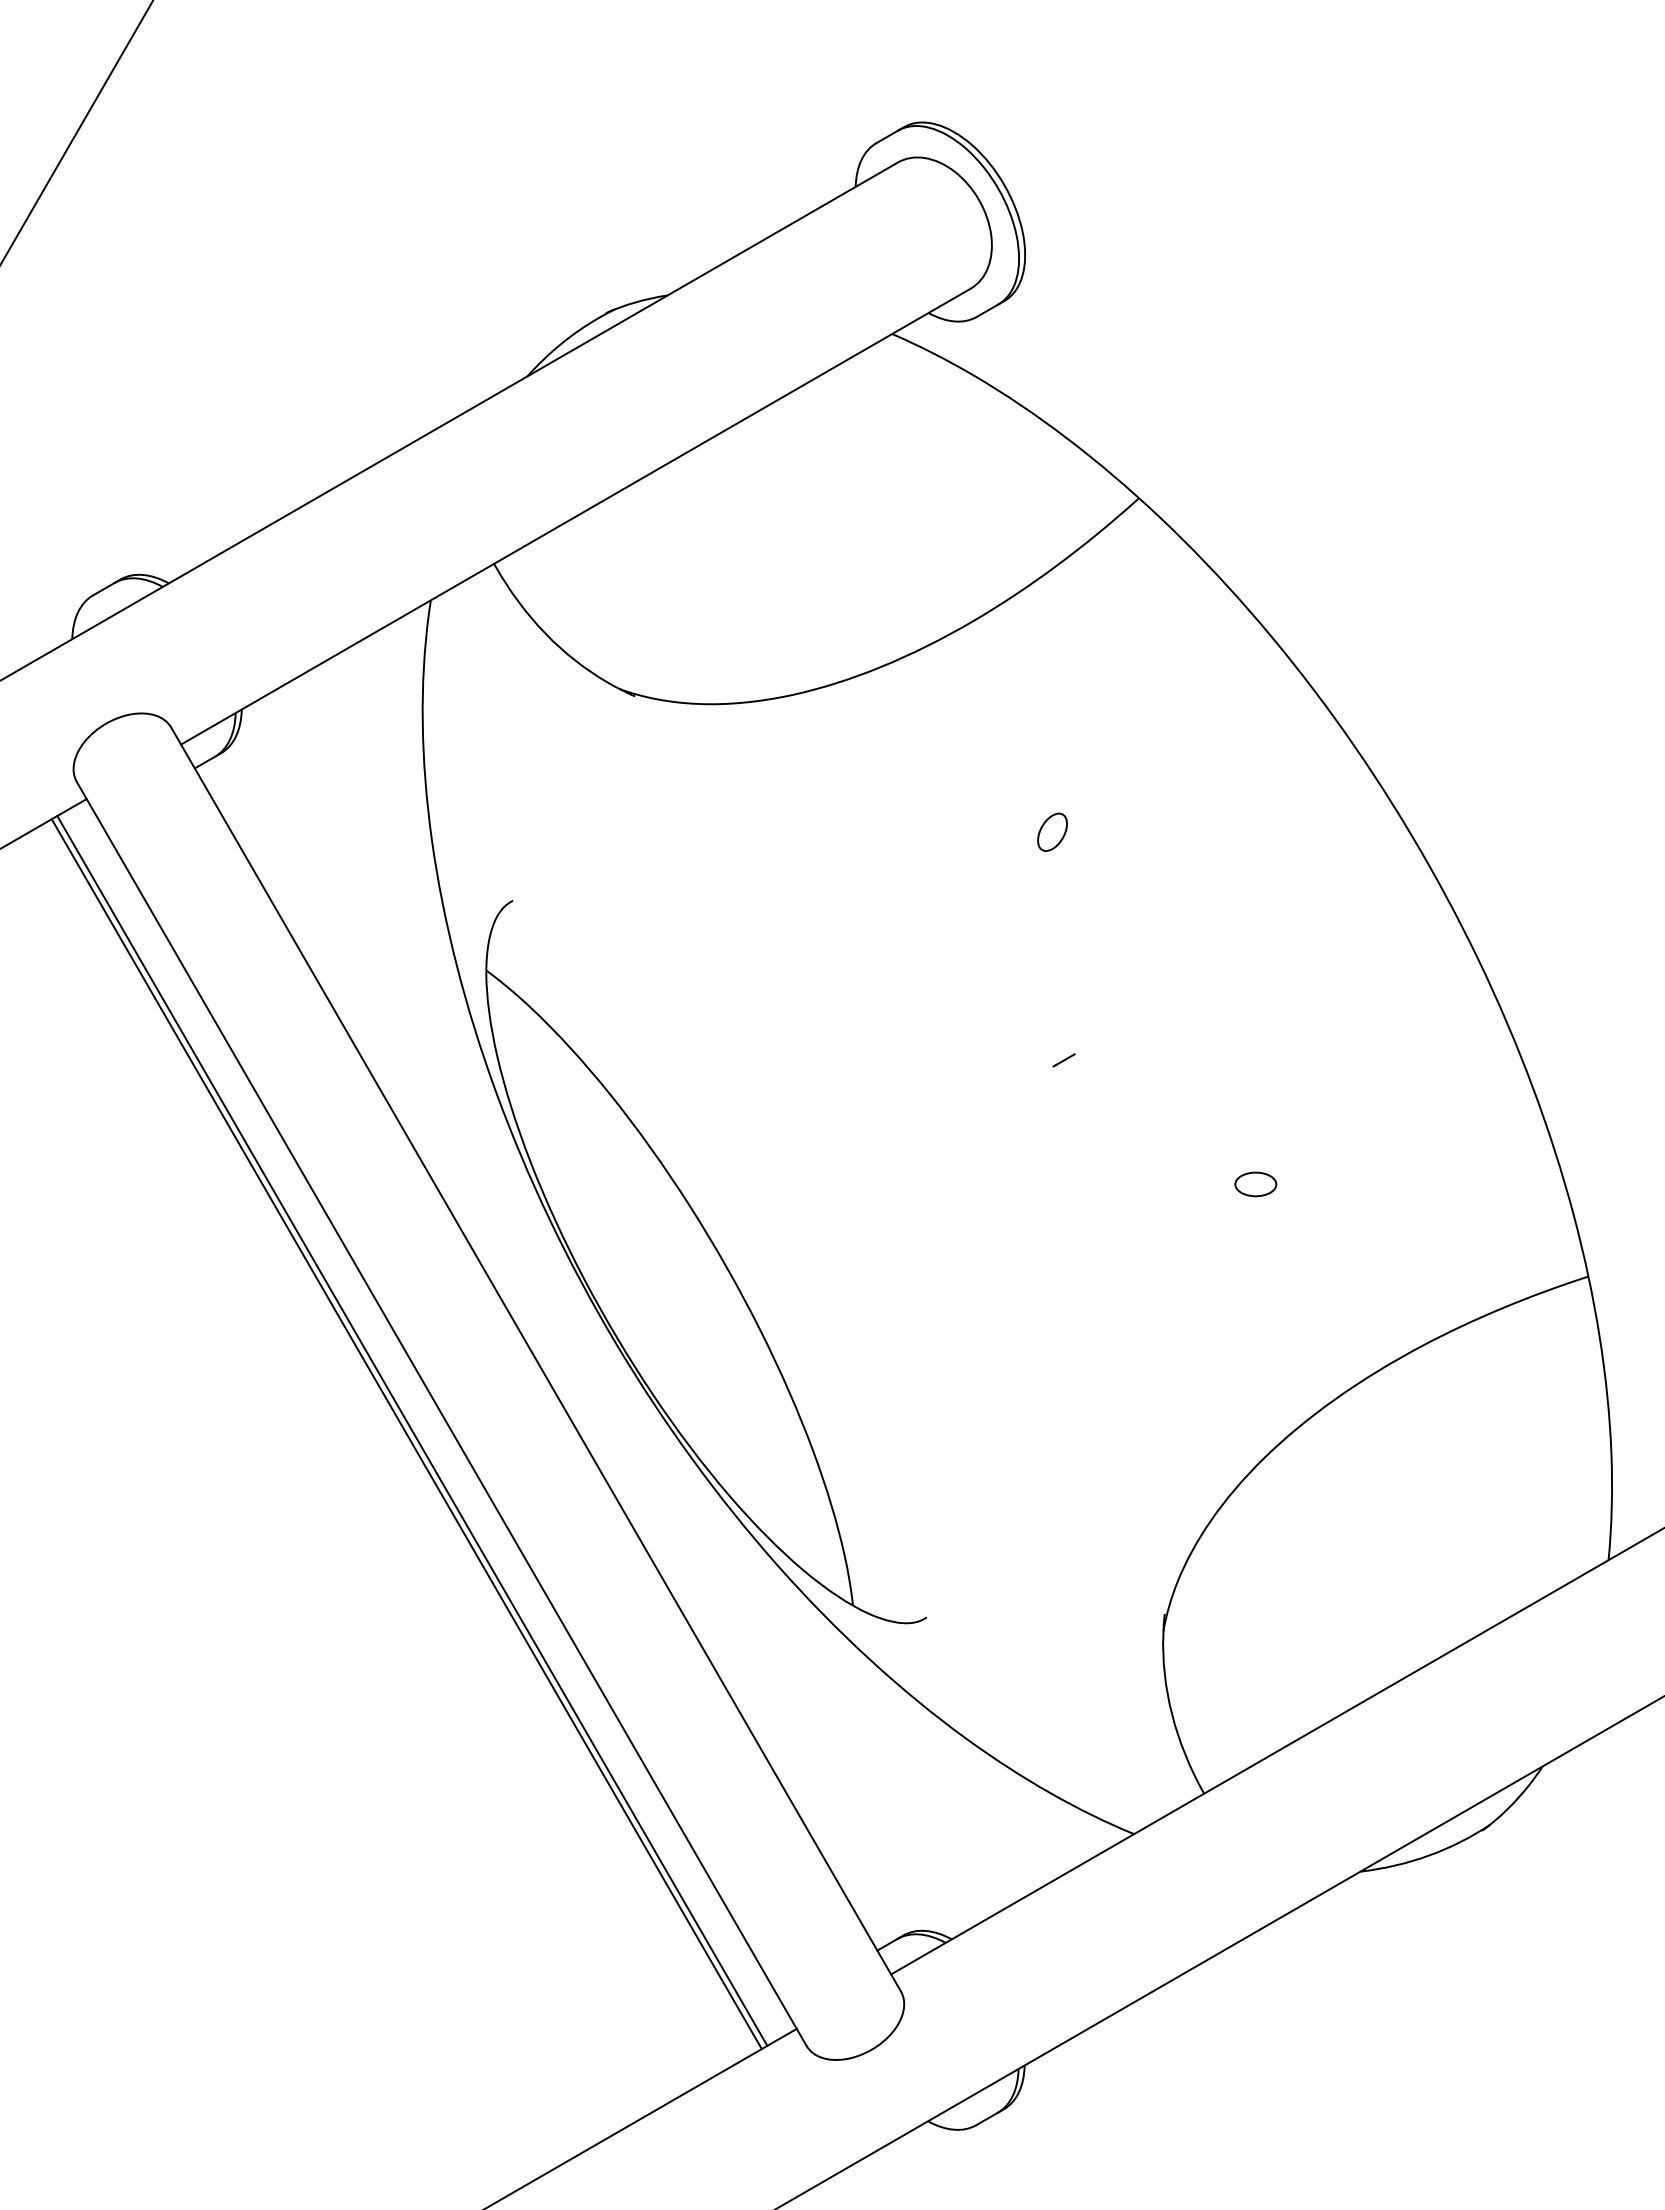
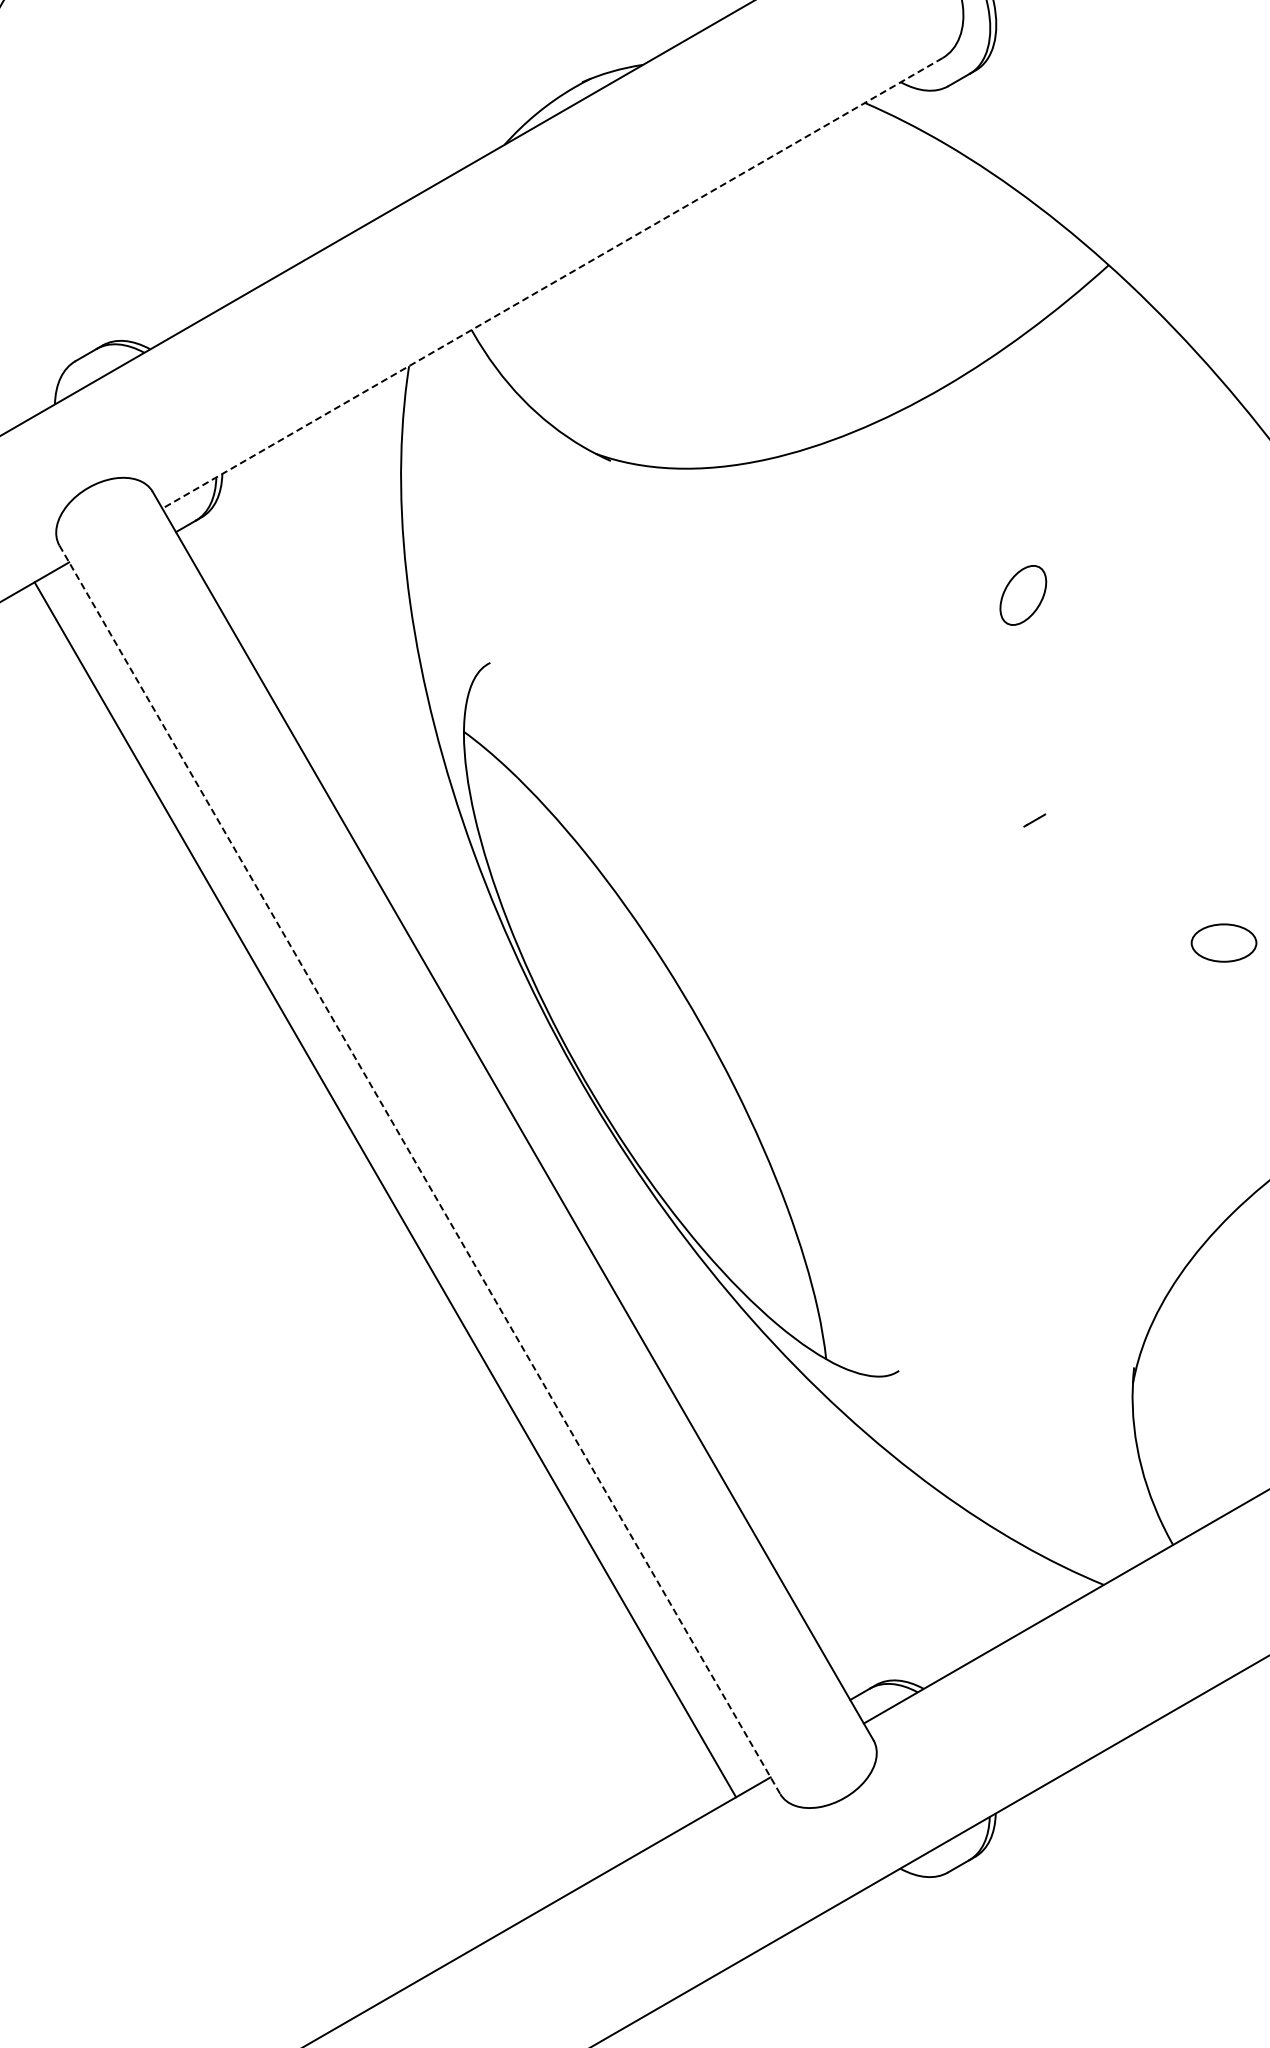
line: (575, 516) -> (552, 283), solid -> dashed
part: (1052, 831) -> (1023, 594), size x1.6
part: (1255, 1184) -> (1223, 943), size x1.6
line: (441, 1413) -> (419, 1169), solid -> dashed
line: (412, 1430) -> (391, 1186), removed

